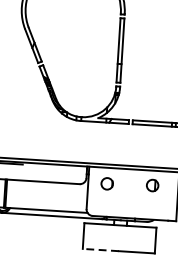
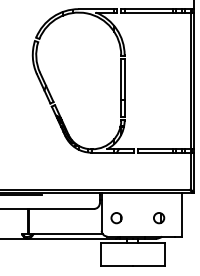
circle: (107, 184) -> (116, 218), moved
part: (153, 186) -> (159, 218), moved
line: (100, 250) -> (116, 266), dashed -> solid

